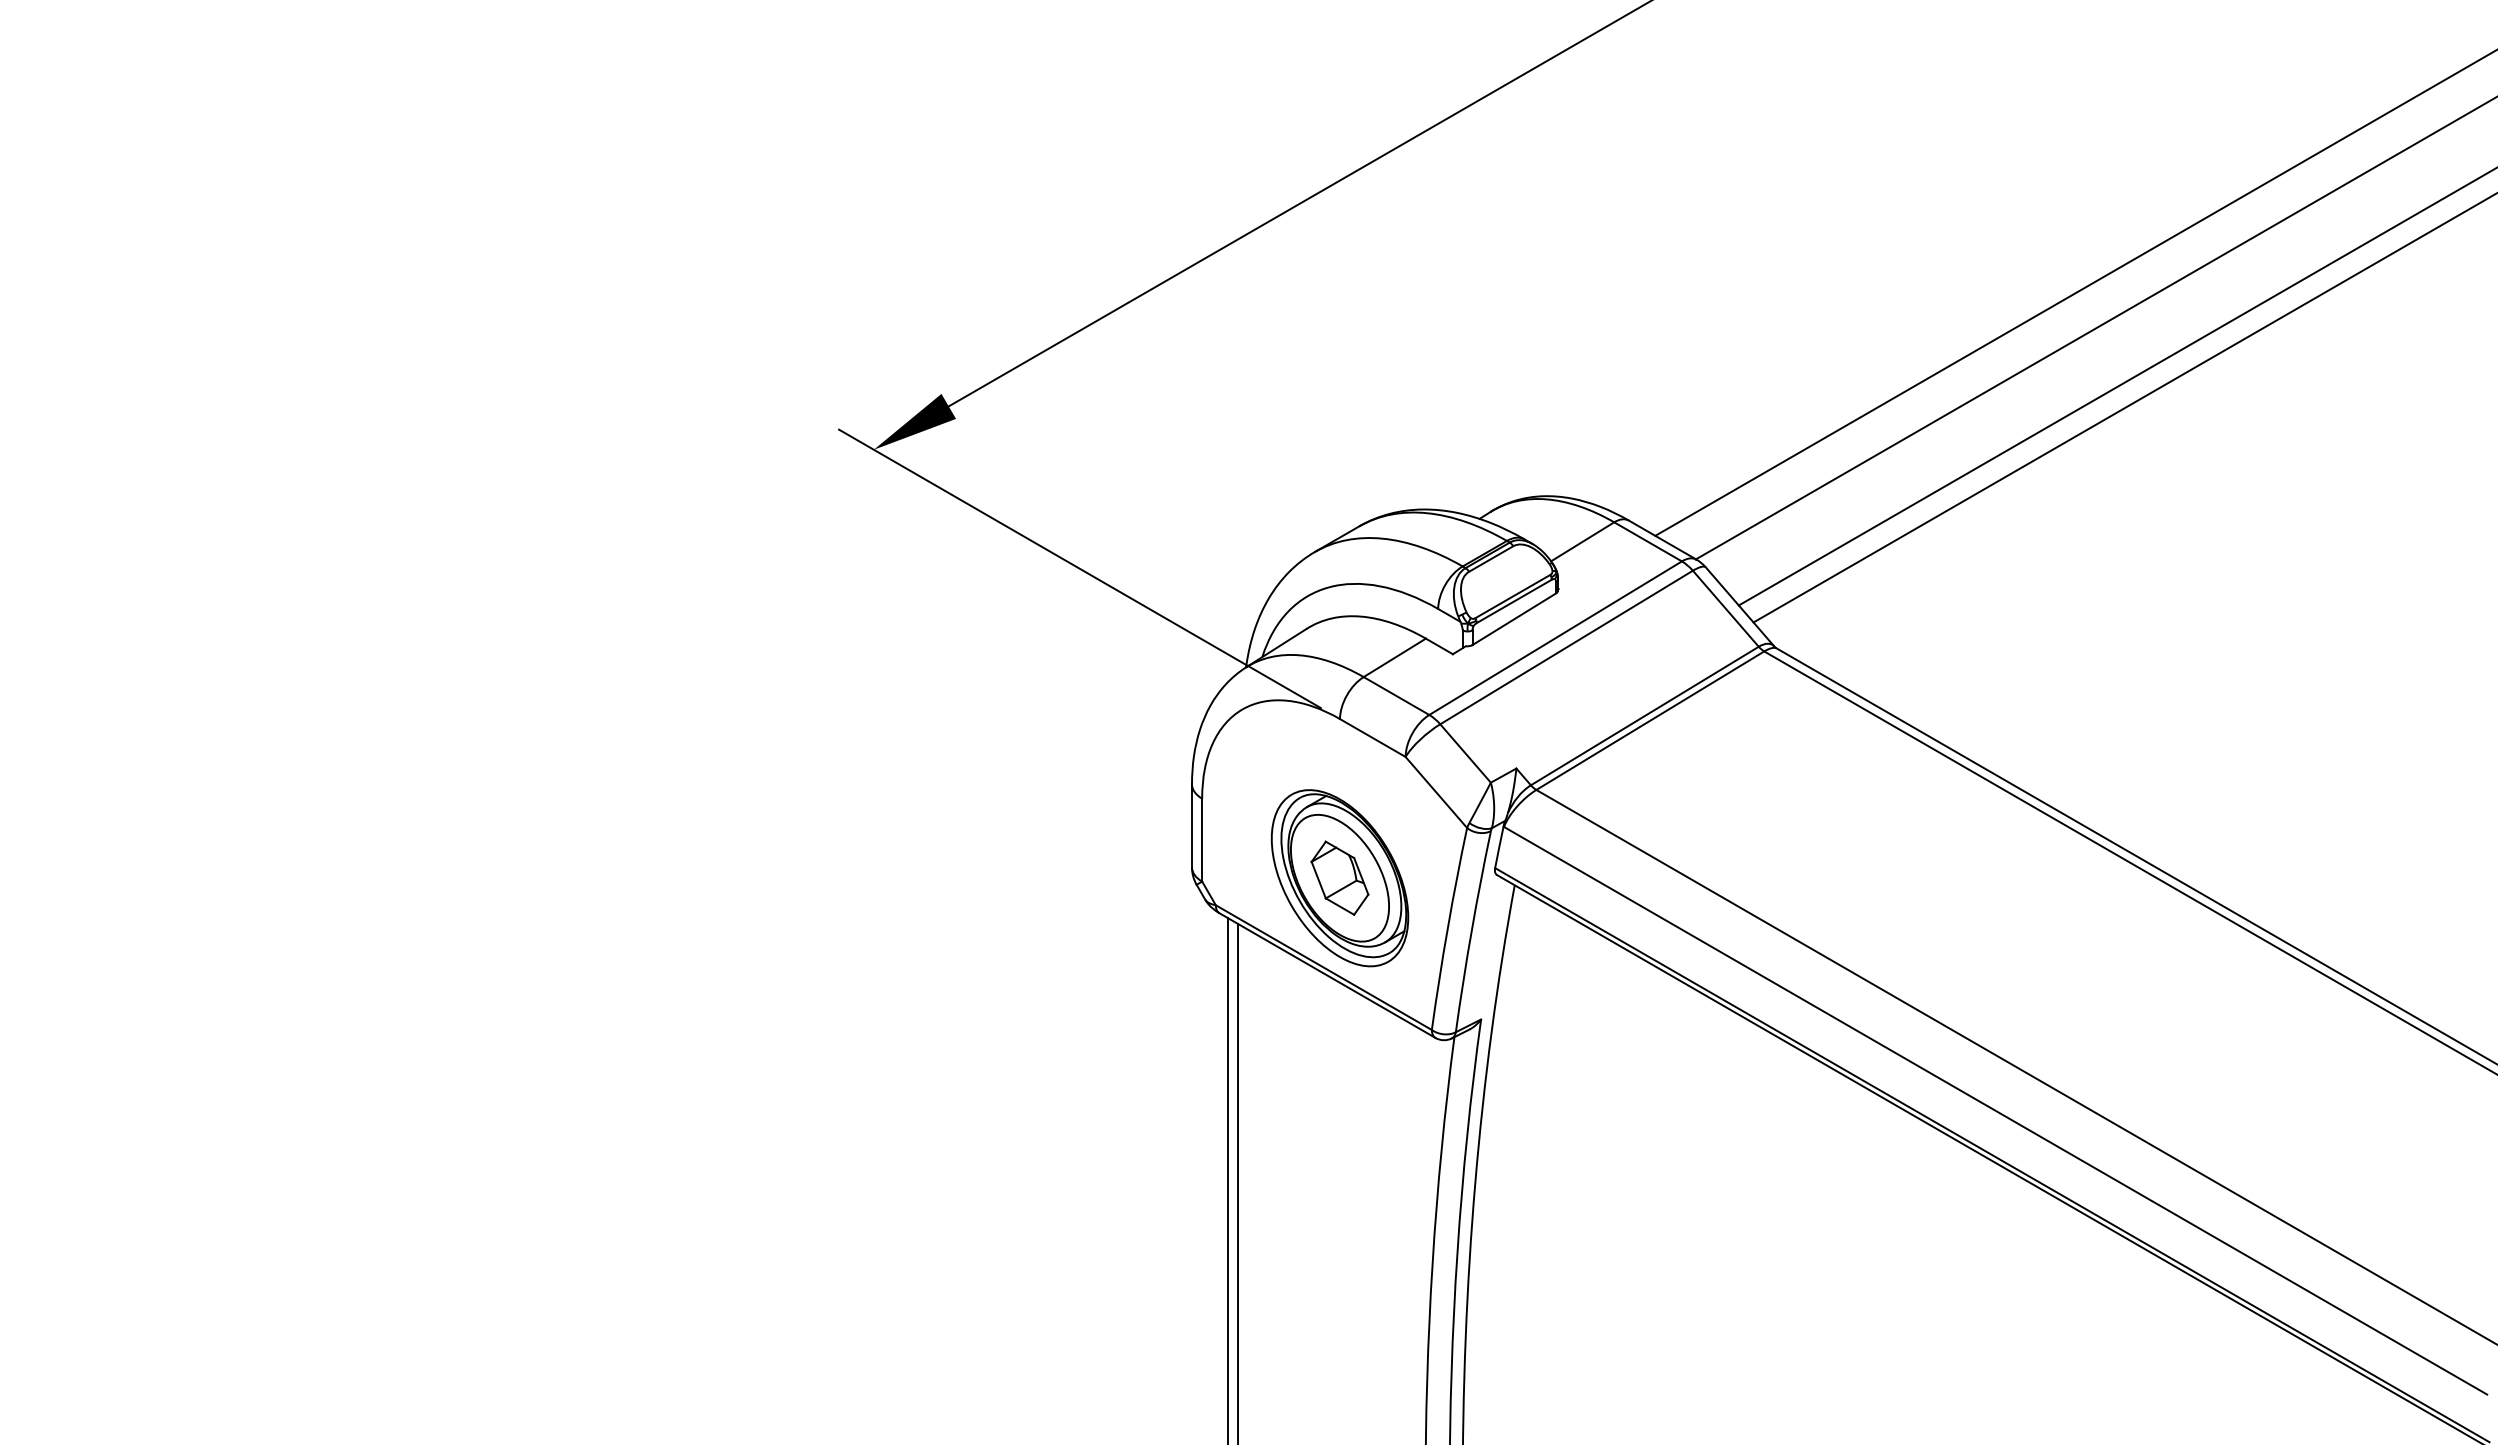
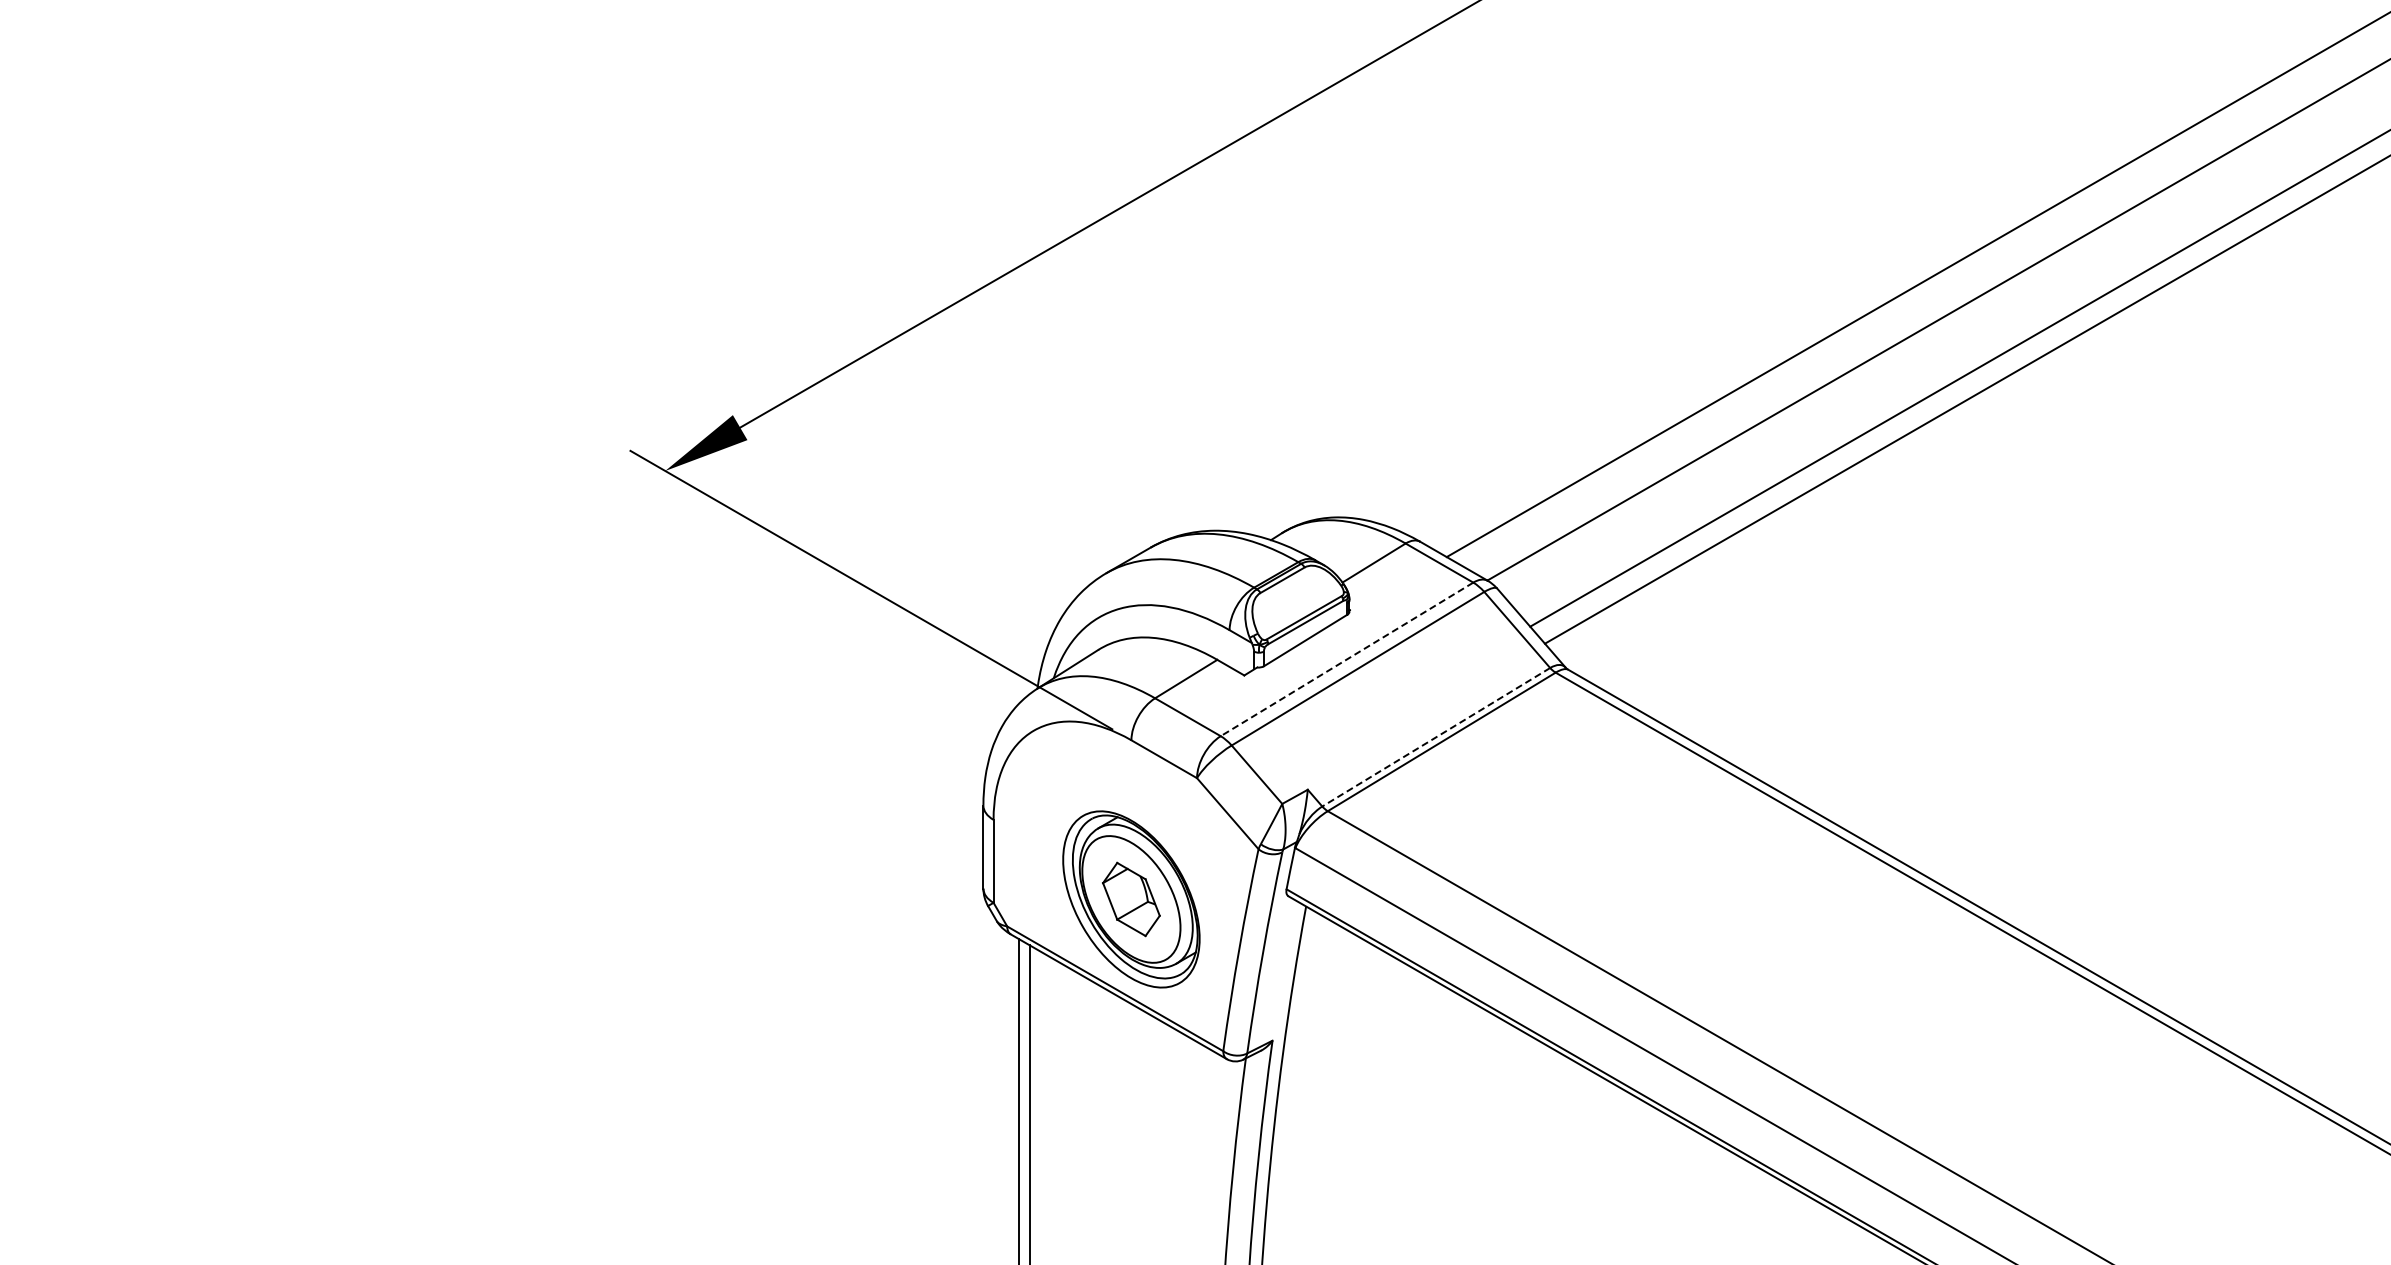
line: (1555, 638) -> (1346, 659), solid -> dashed
line: (1644, 716) -> (1435, 737), solid -> dashed

